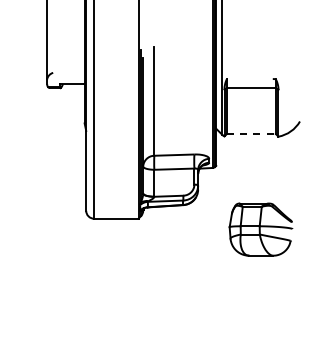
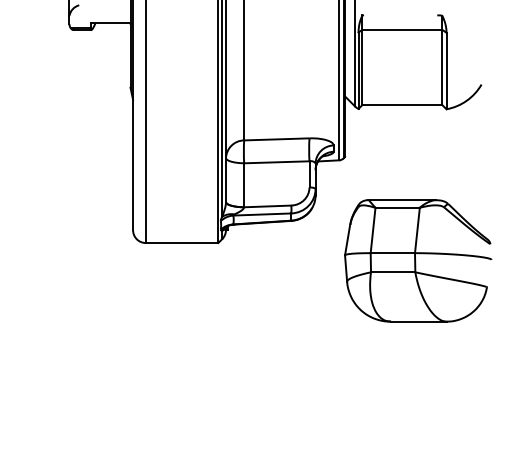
line: (251, 134) -> (402, 105), dashed -> solid
part: (260, 229) -> (417, 260), size x1.43

